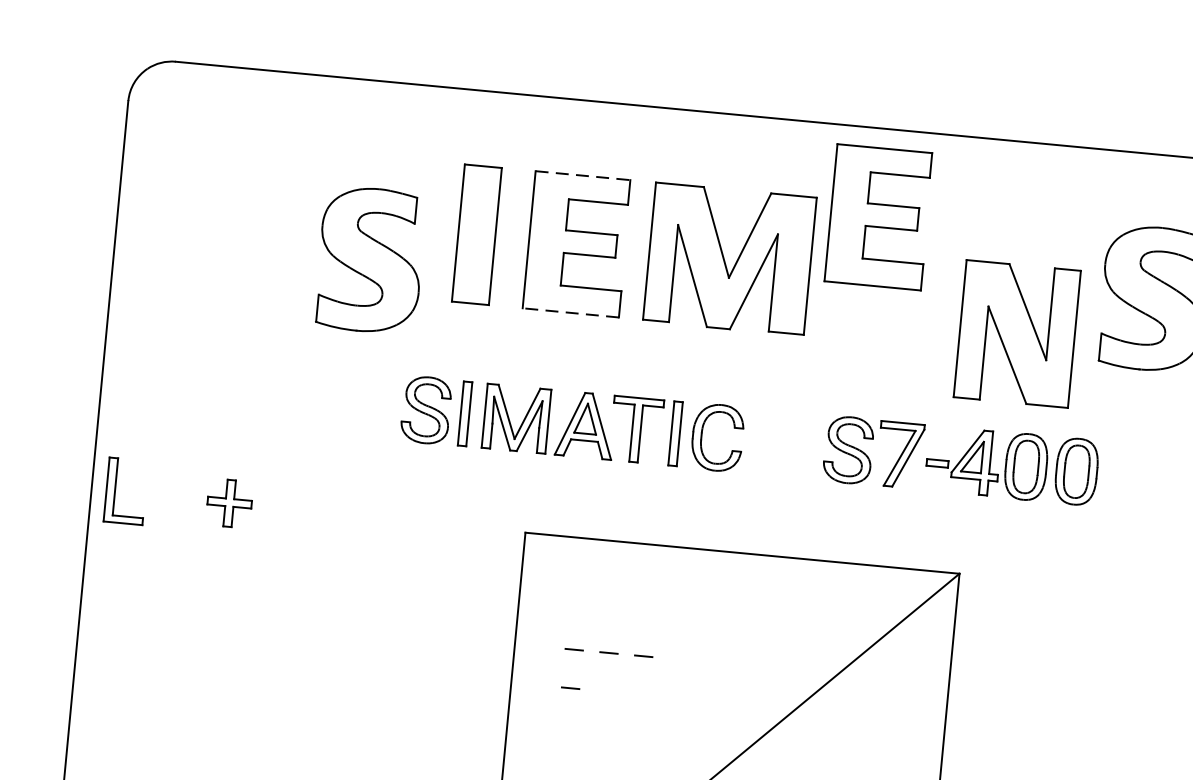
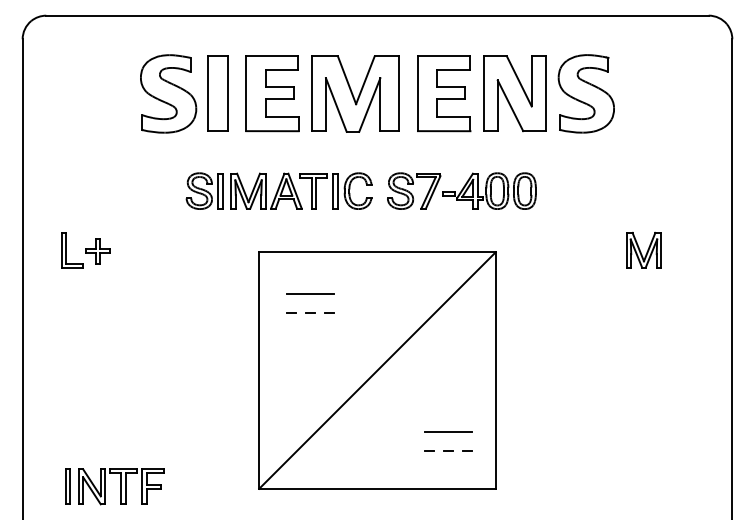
line: (583, 175) -> (272, 56), dashed -> solid
part: (879, 216) -> (444, 93), moved
part: (370, 259) -> (168, 93), moved
line: (568, 313) -> (271, 131), dashed -> solid
part: (1016, 333) -> (514, 93), moved
part: (960, 459) -> (461, 190), moved
part: (126, 491) -> (72, 250), moved
line: (612, 619) -> (310, 294), added
line: (570, 687) -> (291, 333), removed

